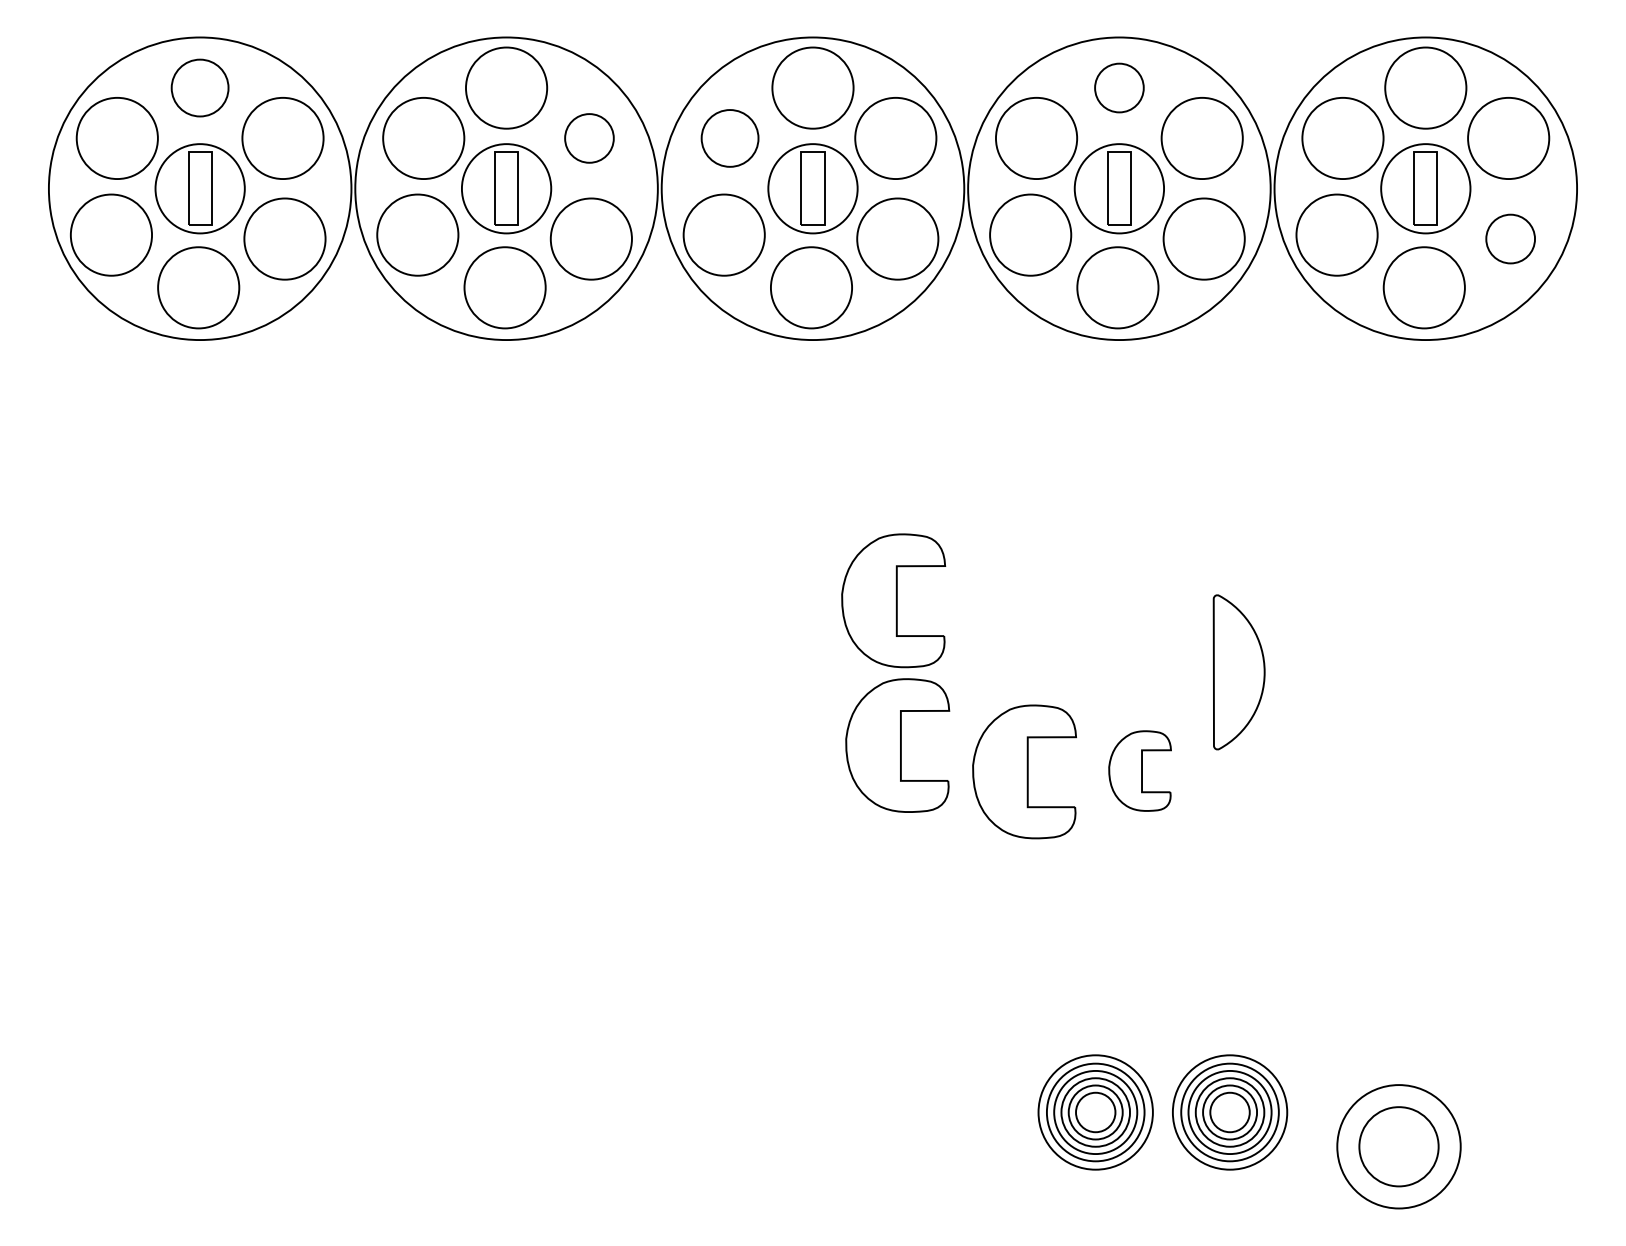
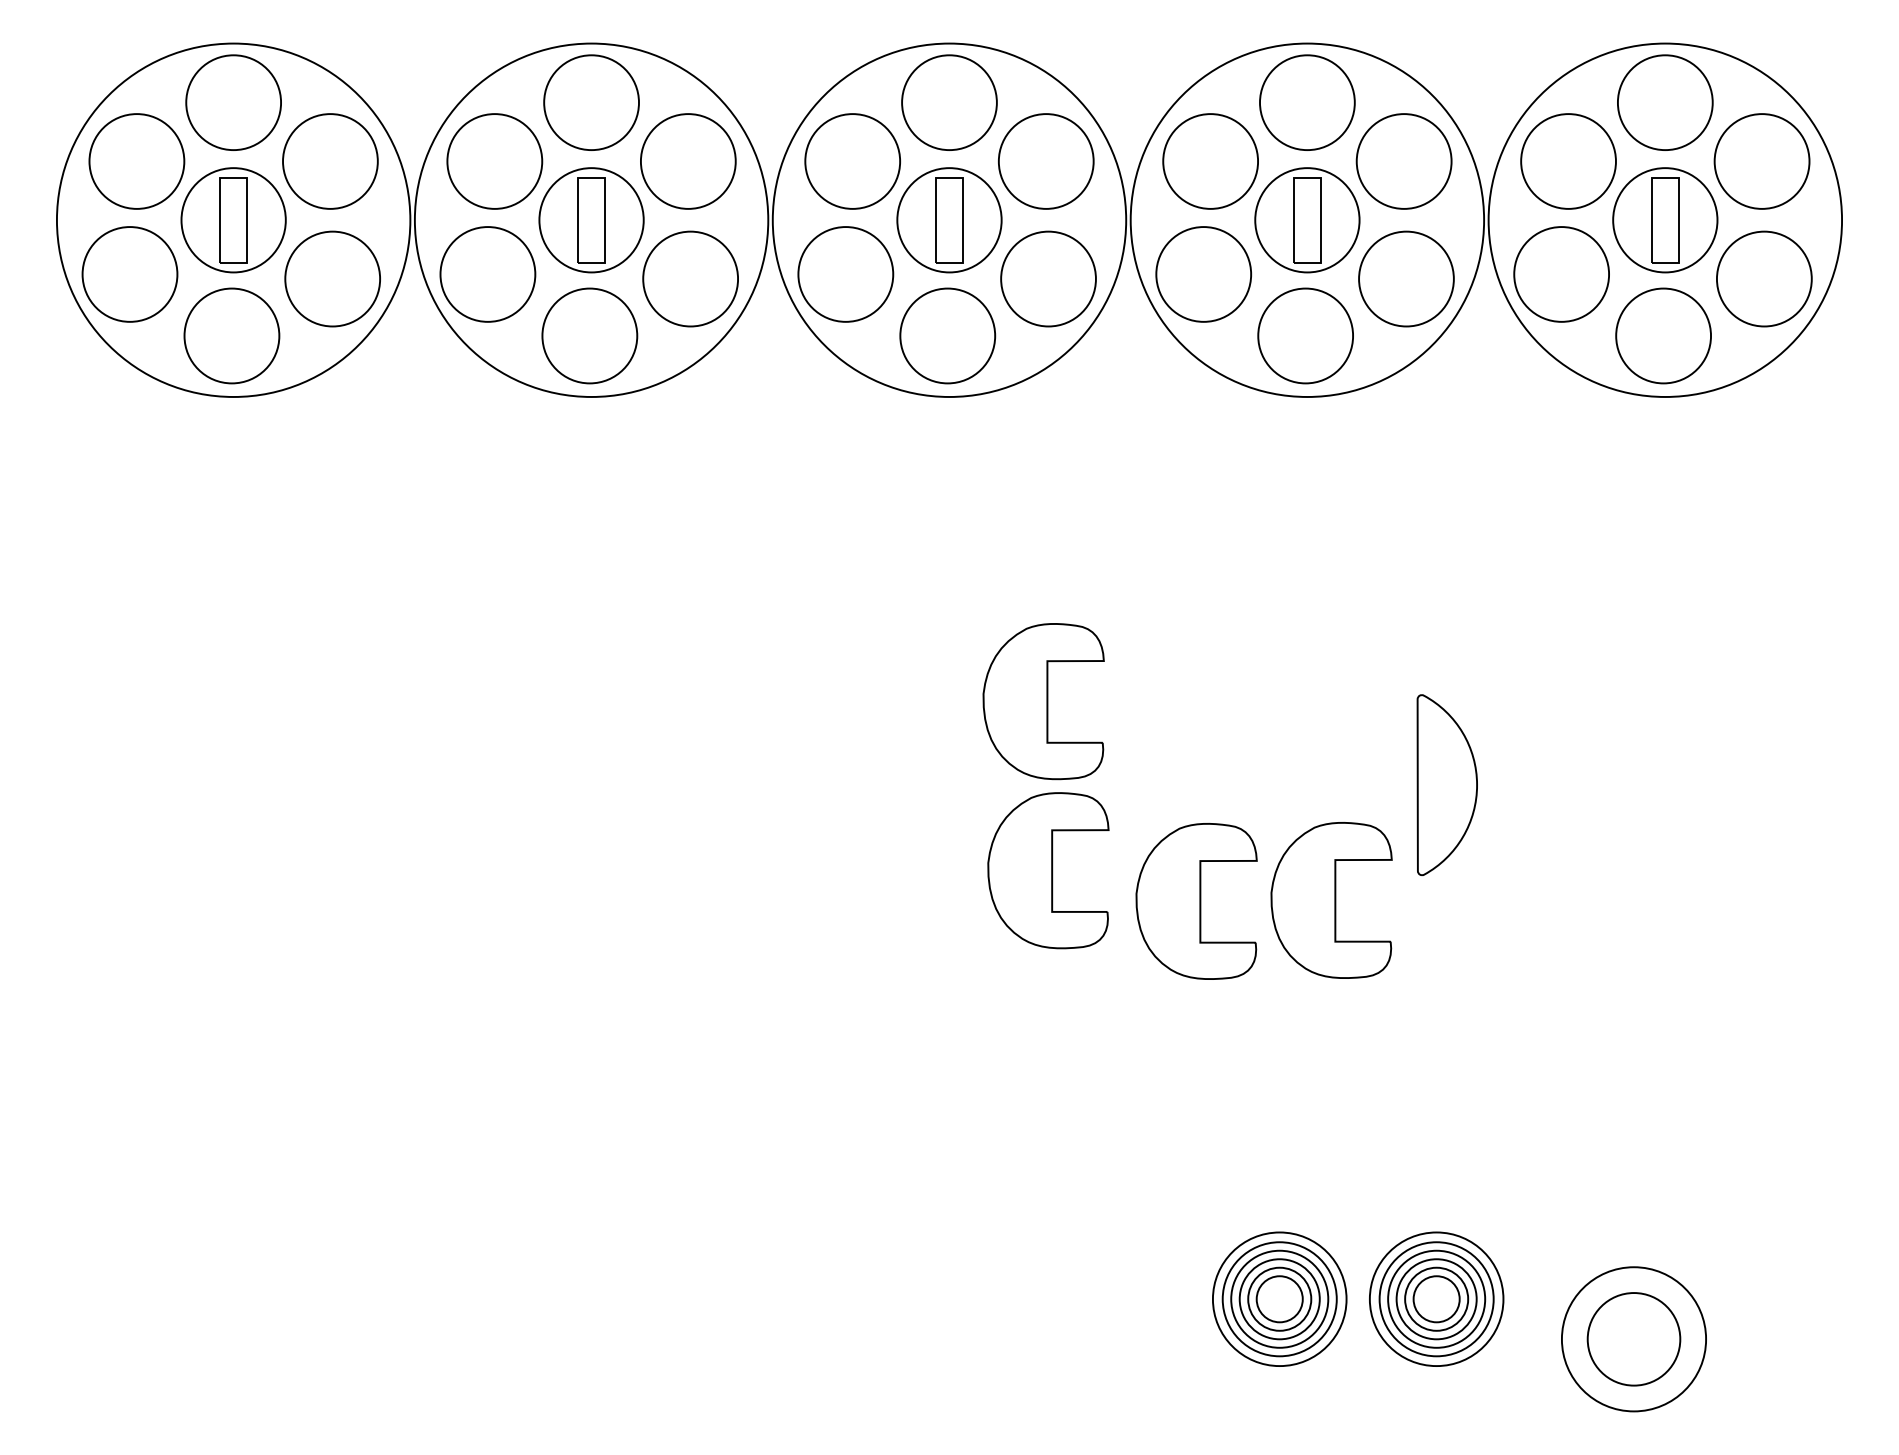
part: (200, 87) -> (233, 102), size x1.43
part: (1119, 87) -> (1307, 102), size x1.67
part: (589, 138) -> (688, 161), size x1.67
part: (729, 138) -> (852, 161), size x1.43
part: (1510, 238) -> (1764, 278), size x1.67
part: (1140, 771) -> (1331, 900), size x1.67

